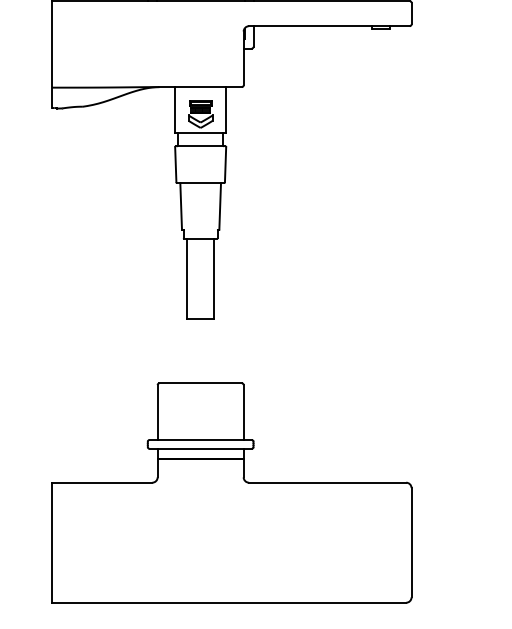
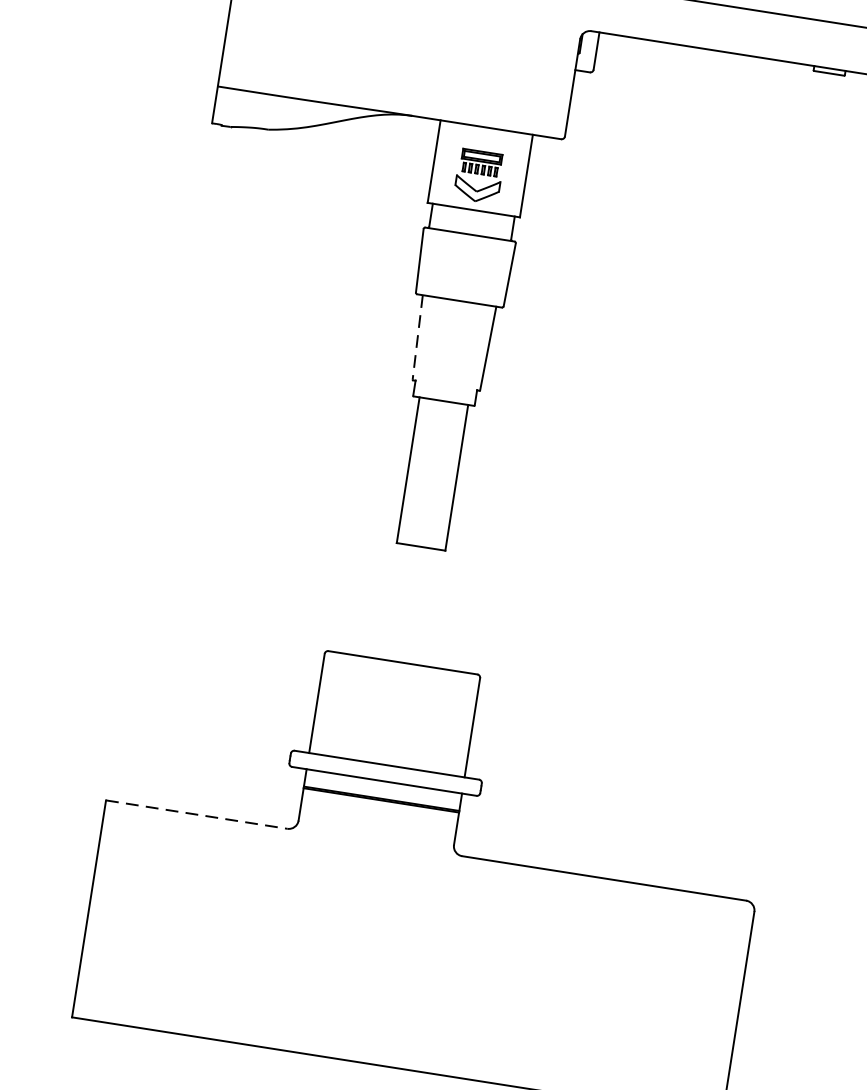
line: (181, 206) -> (418, 337), solid -> dashed
line: (102, 482) -> (197, 814), solid -> dashed

